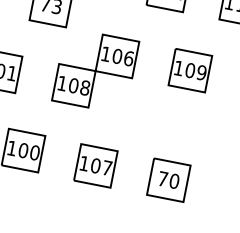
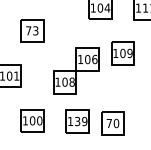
part: (95, 70) -> (76, 70), moved
text: (100, 166) -> (80, 121), 107 -> 139
part: (168, 180) -> (112, 123), moved

